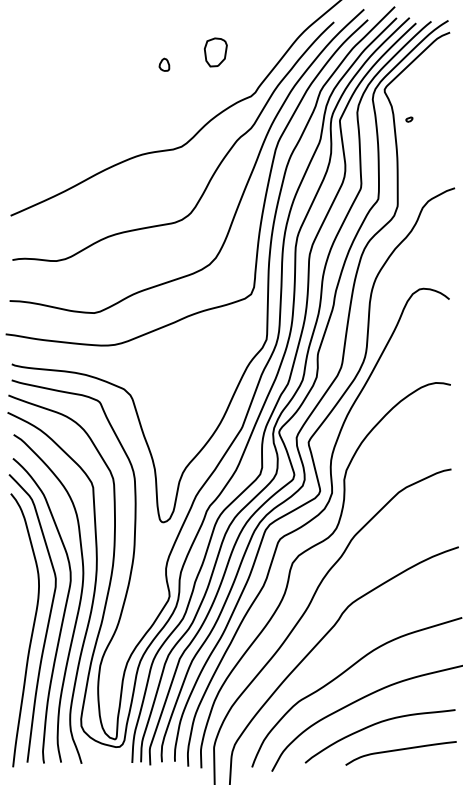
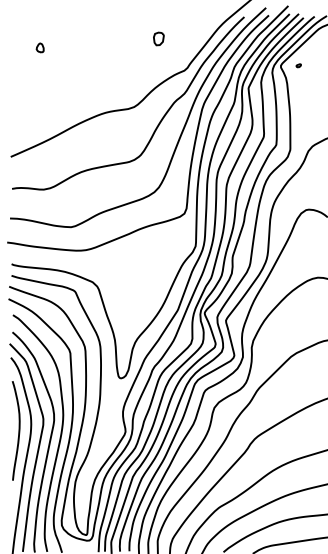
part: (215, 52) -> (158, 38), size x0.62
part: (164, 64) -> (40, 47), moved
part: (409, 119) -> (298, 65), moved
curve: (21, 594) -> (18, 430), added

